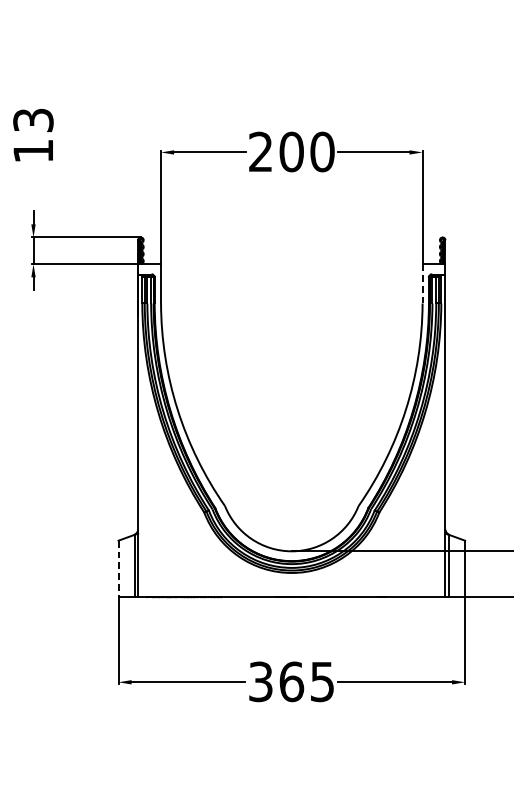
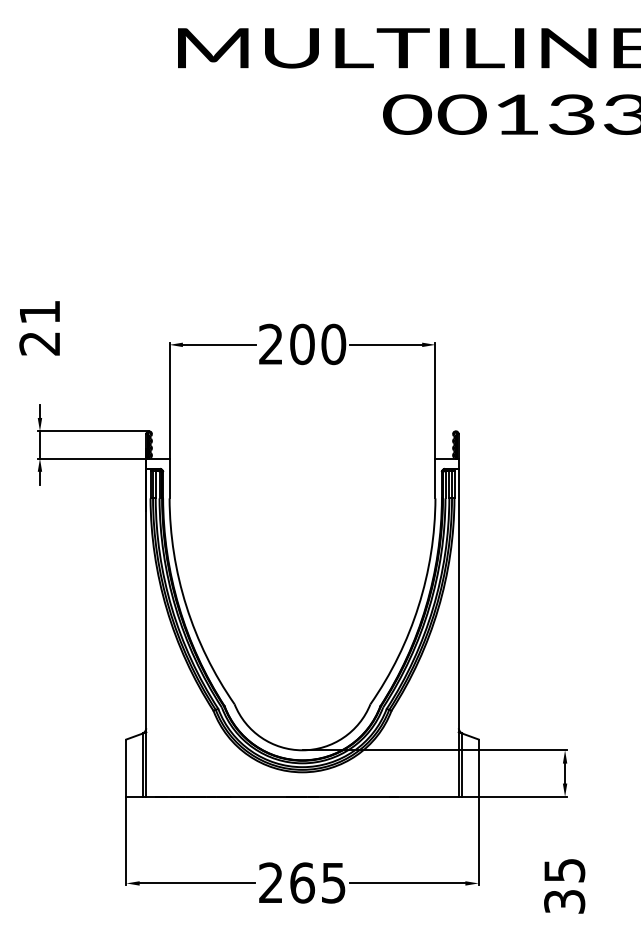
text: (33, 135) -> (39, 327), 13 -> 21
line: (422, 283) -> (435, 478), dashed -> solid
line: (118, 569) -> (126, 768), dashed -> solid
text: (260, 681) -> (270, 882), 365 -> 265

